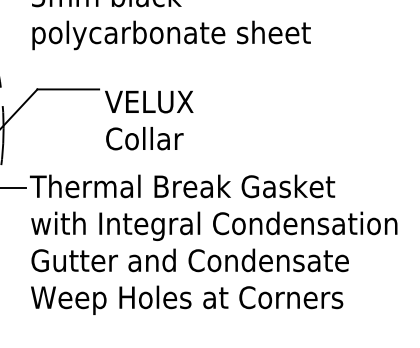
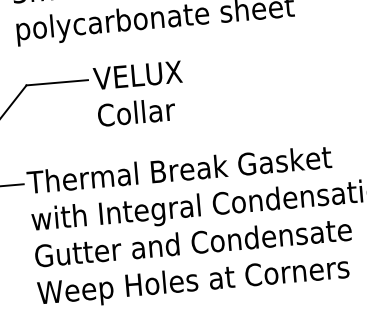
text: (149, 120) -> (139, 93), moved

